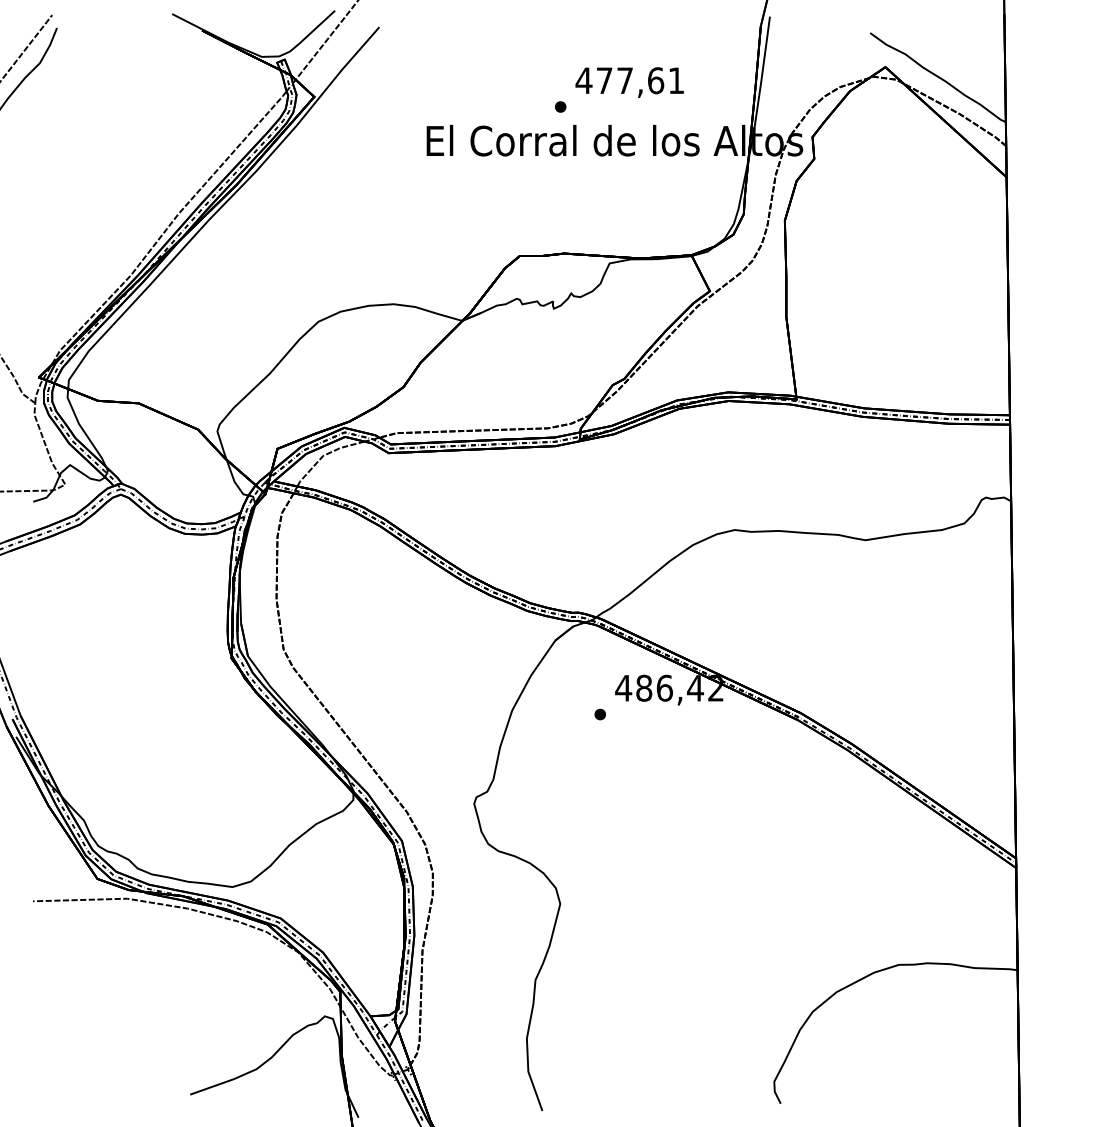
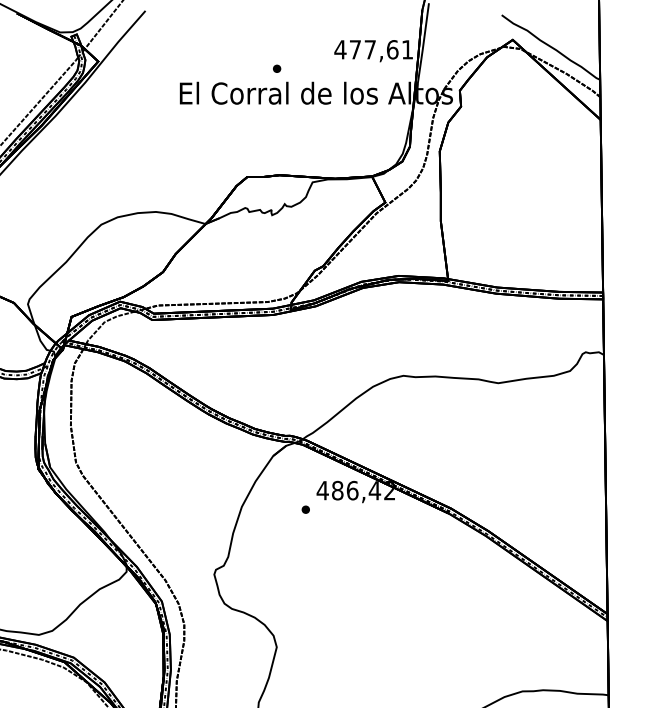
text: (629, 82) -> (373, 51), moved

